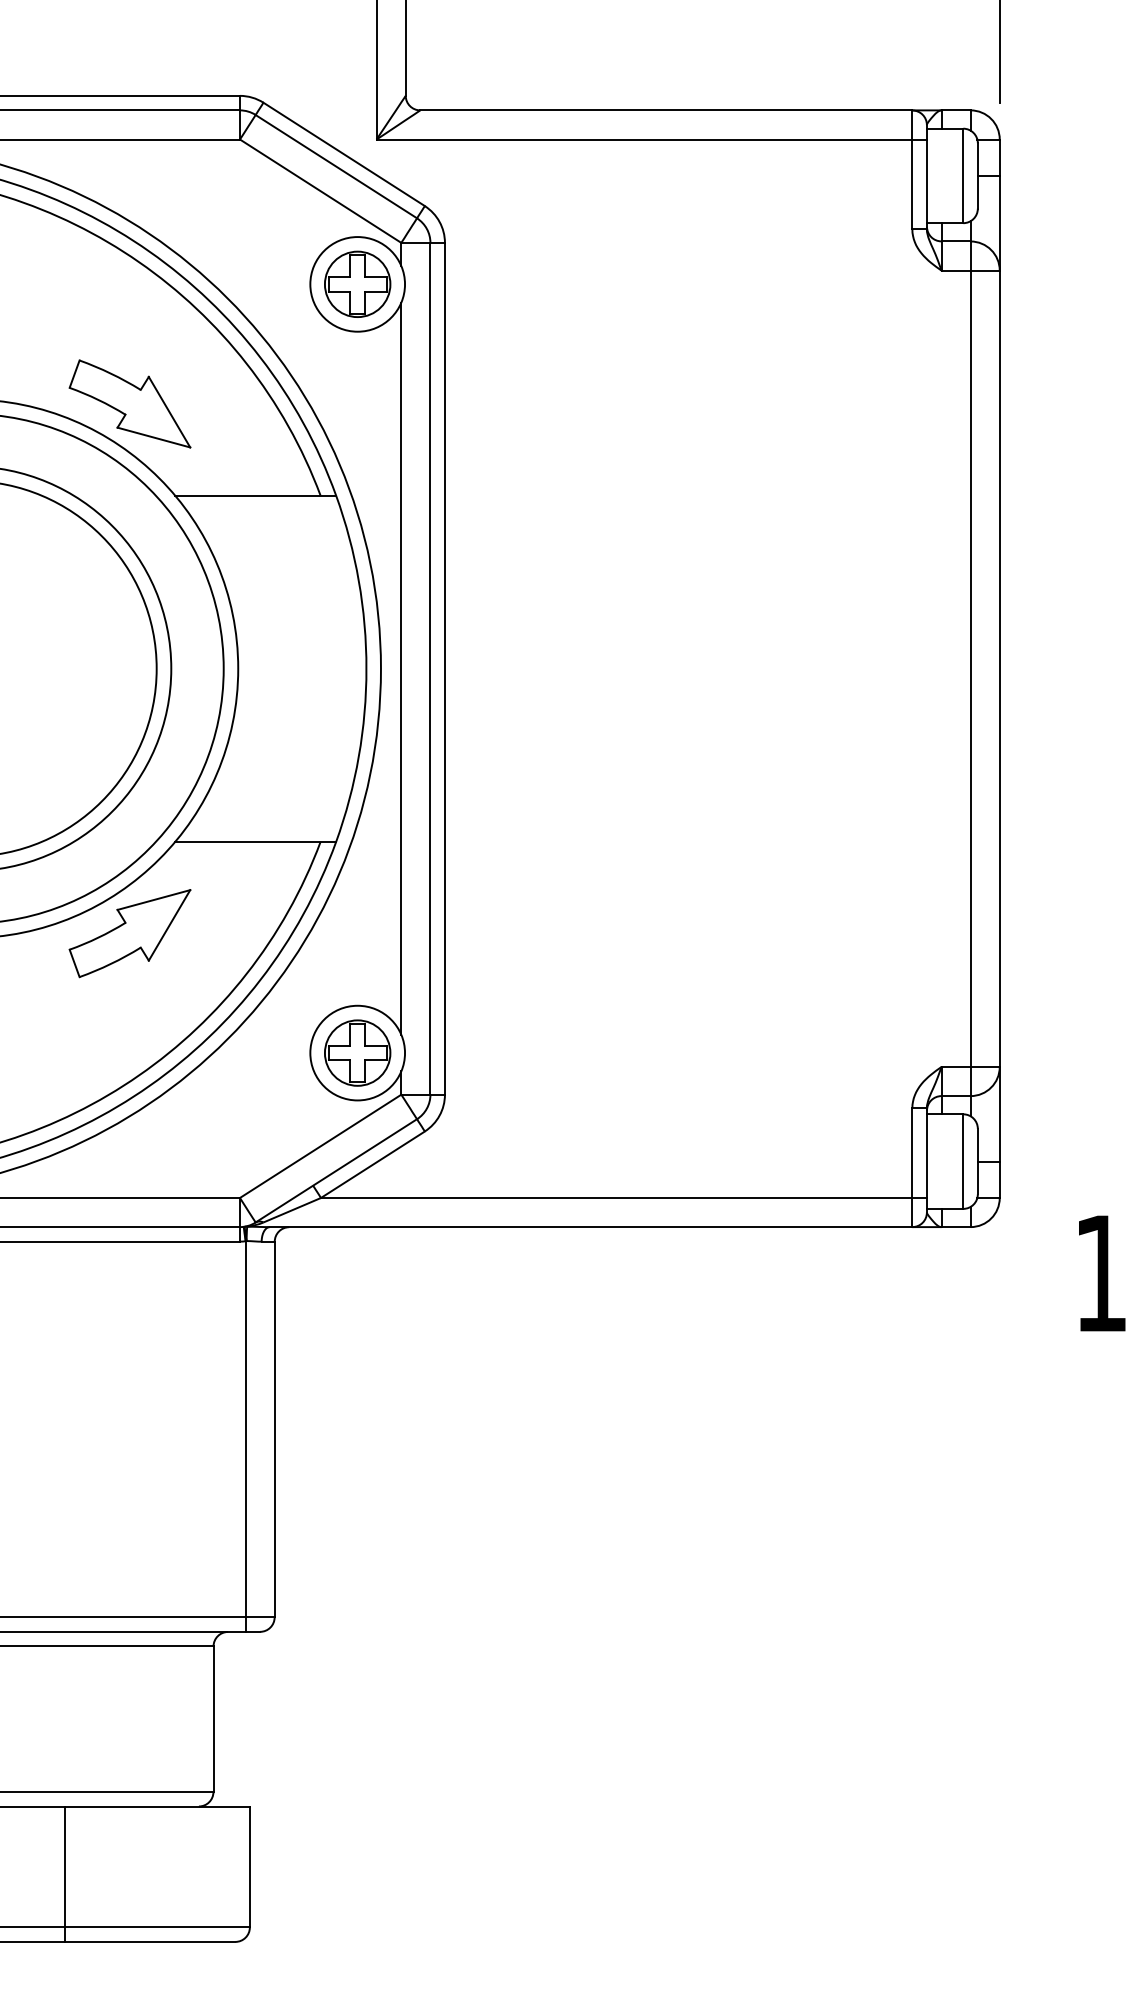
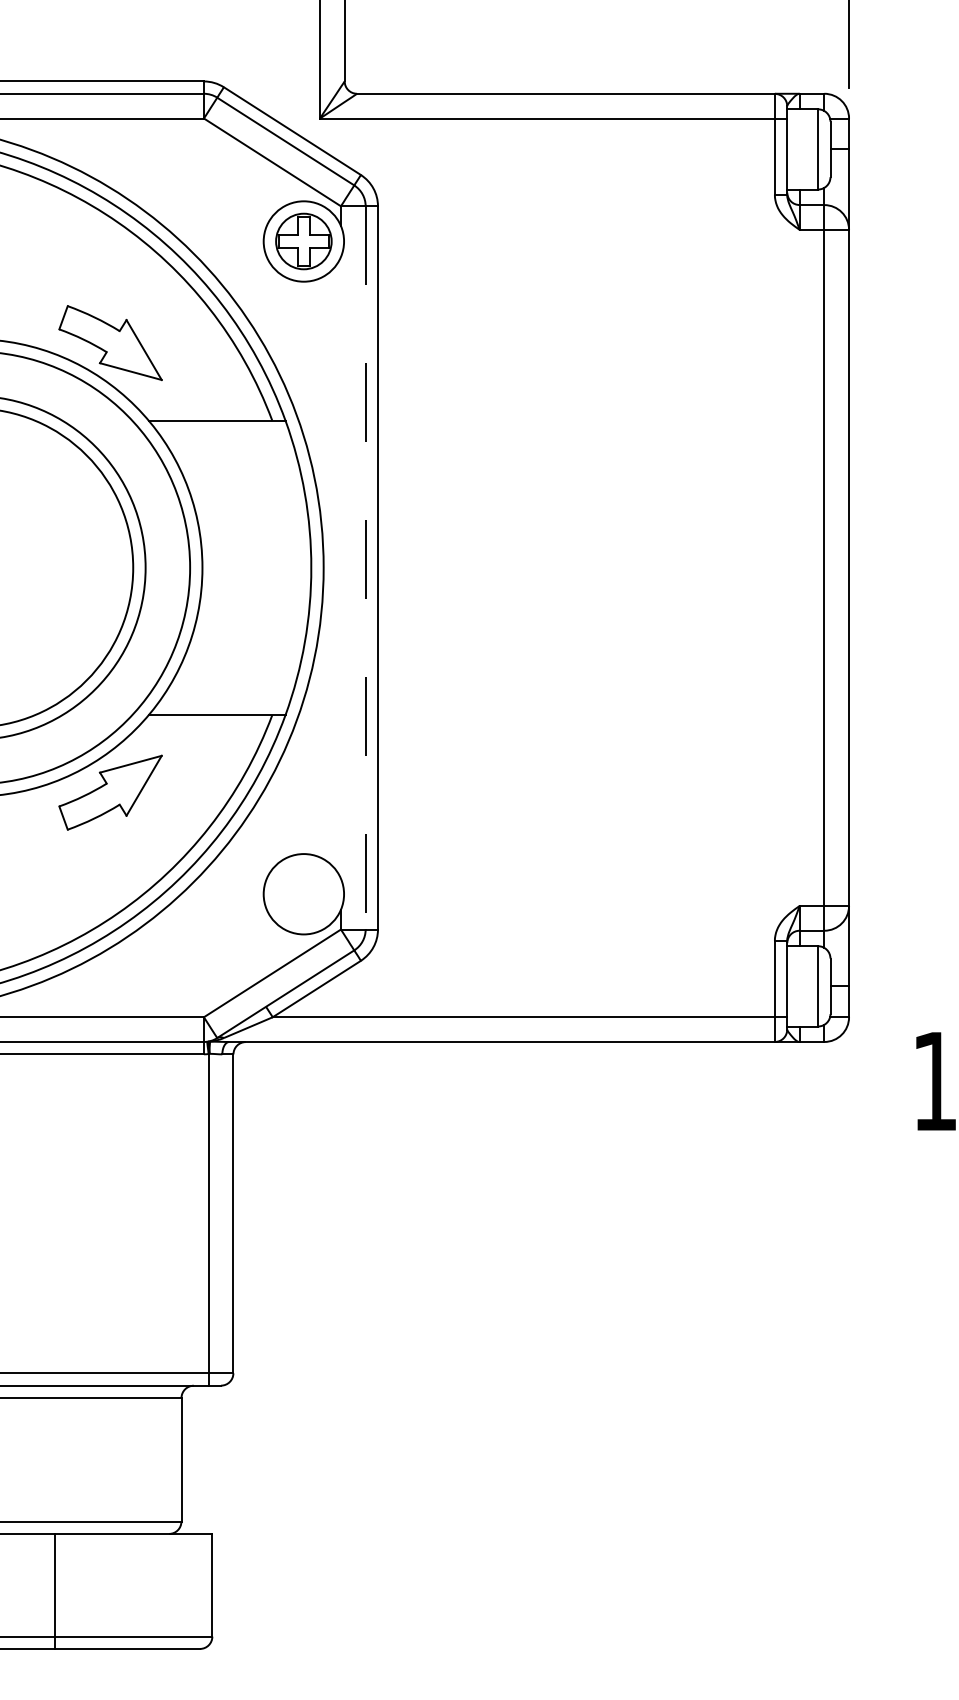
line: (401, 668) -> (341, 567), removed
line: (430, 668) -> (365, 567), solid -> dashed
part: (357, 1052) -> (303, 893), removed

